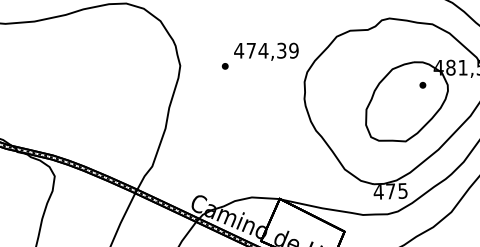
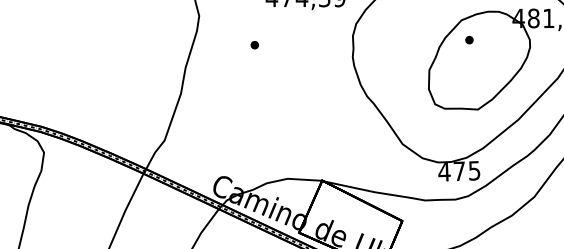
part: (224, 66) -> (253, 45), moved
part: (422, 85) -> (468, 40), moved

